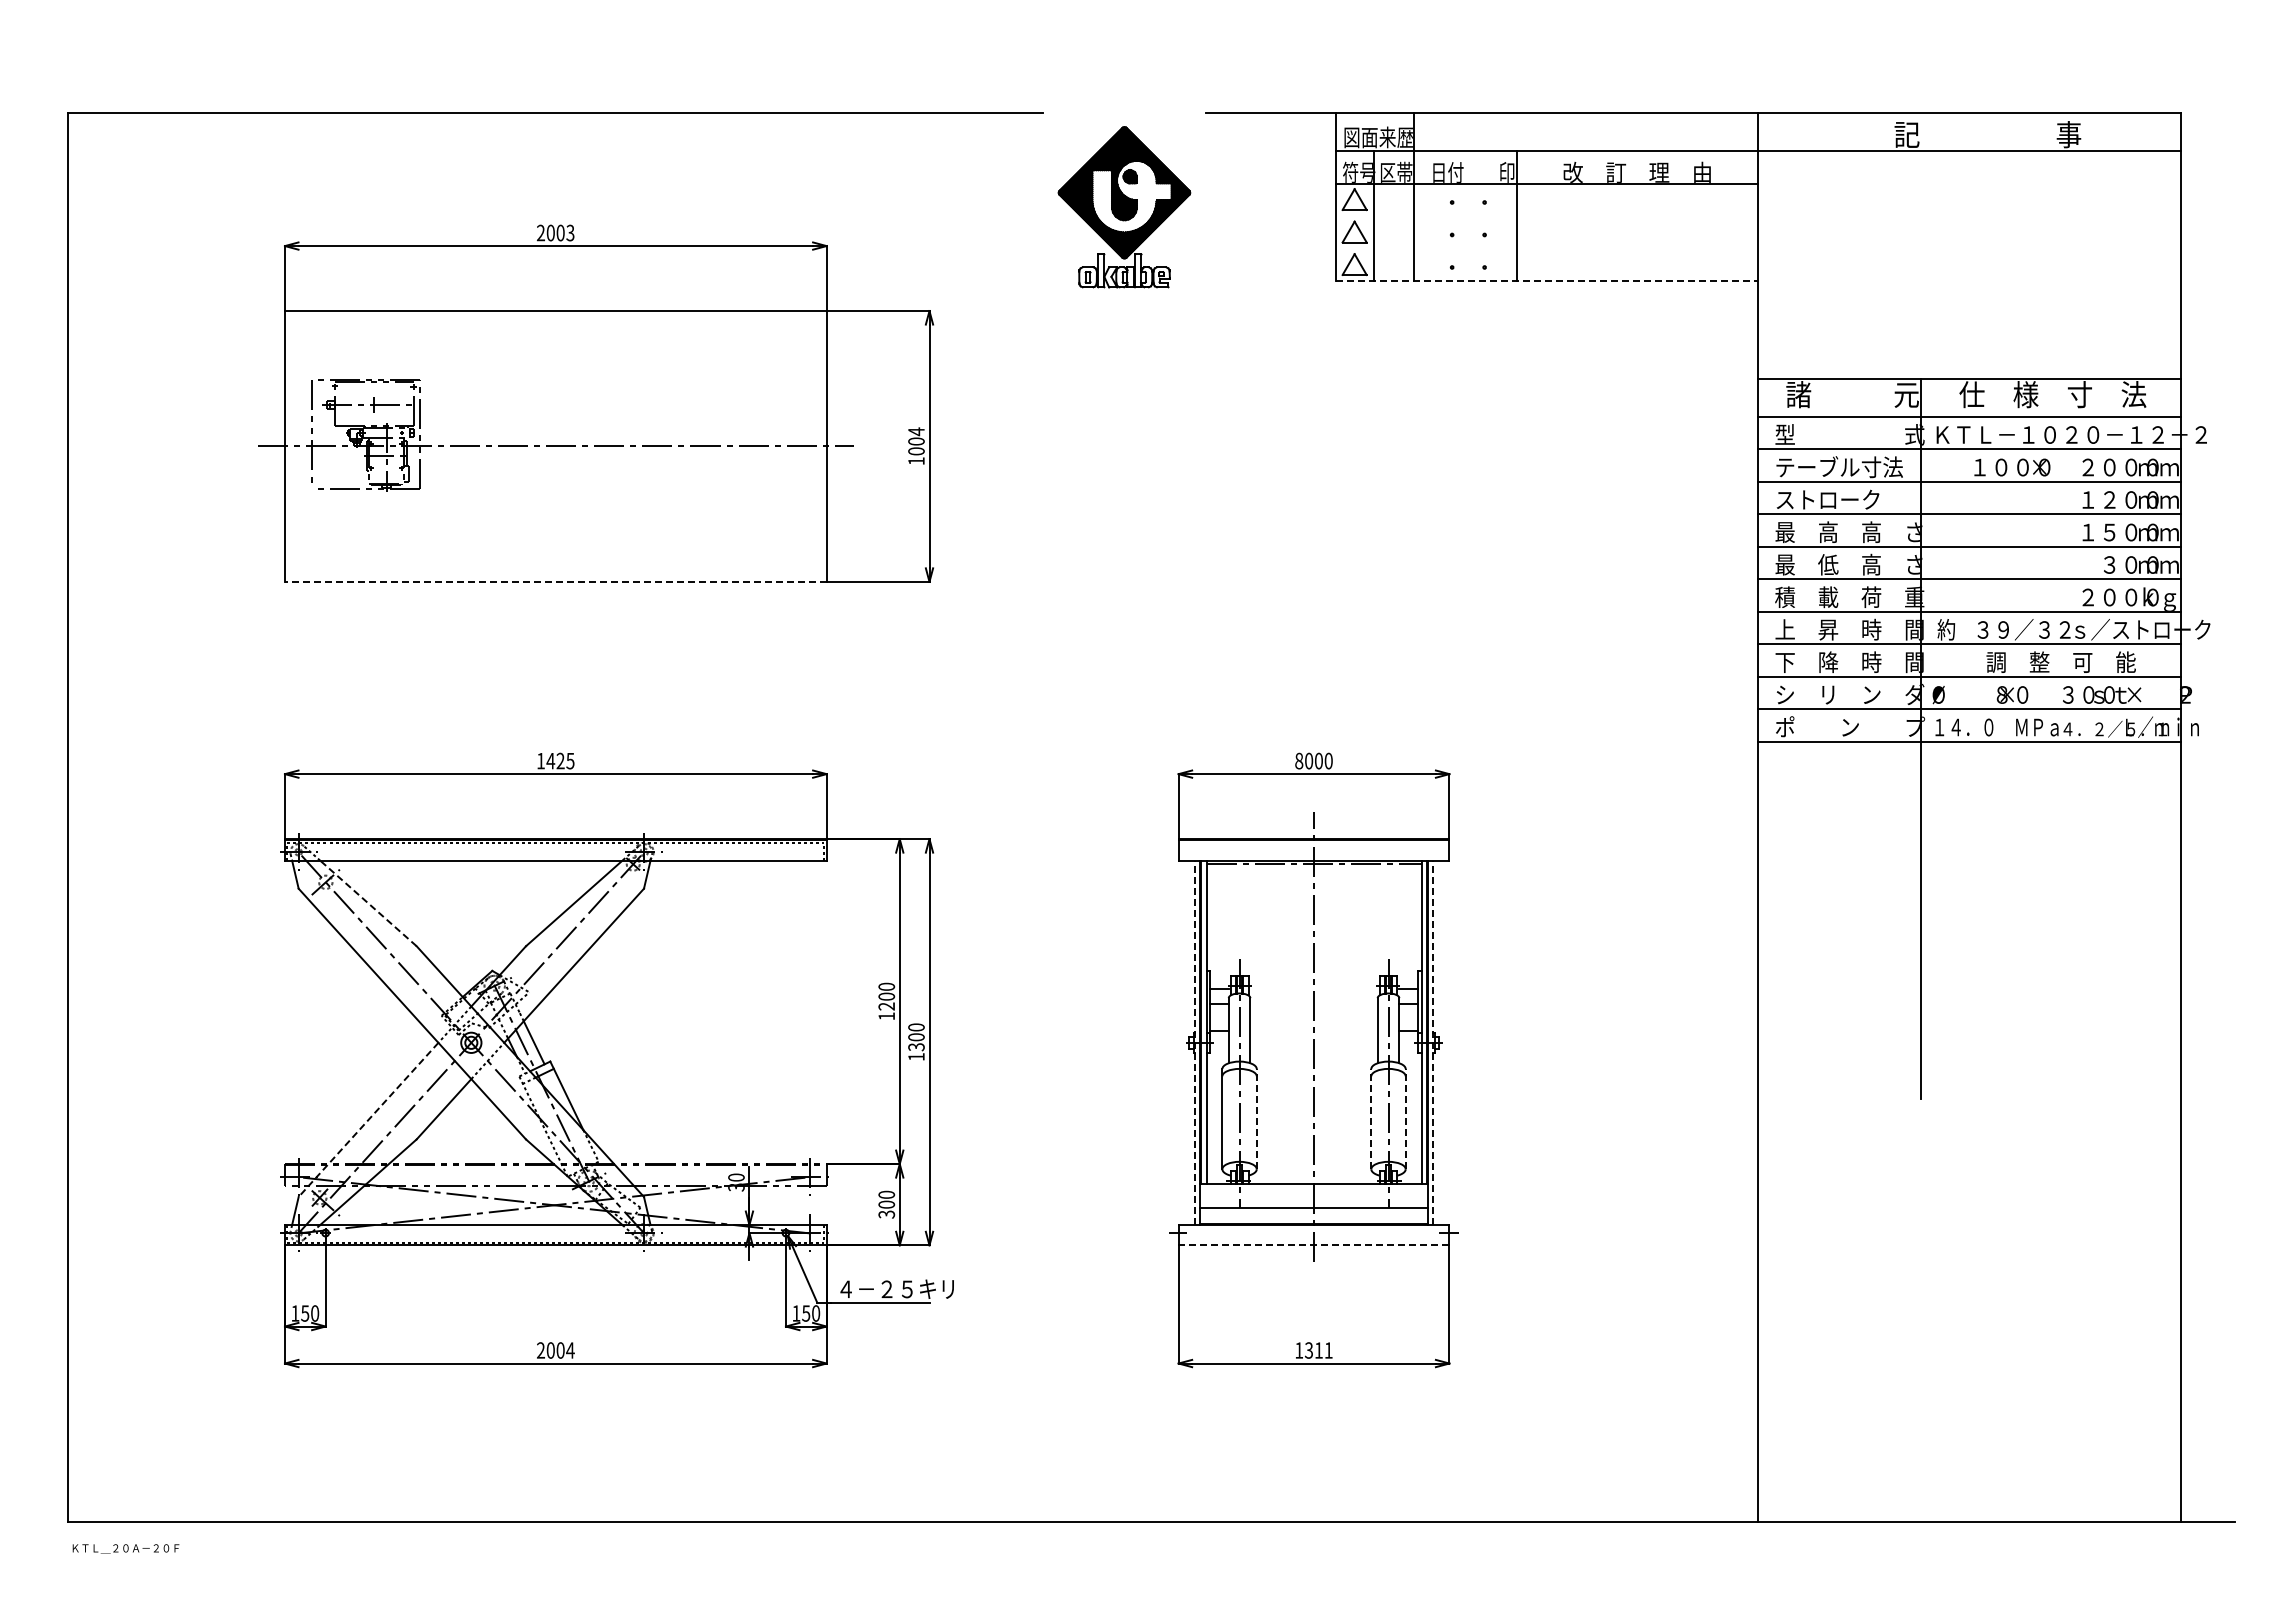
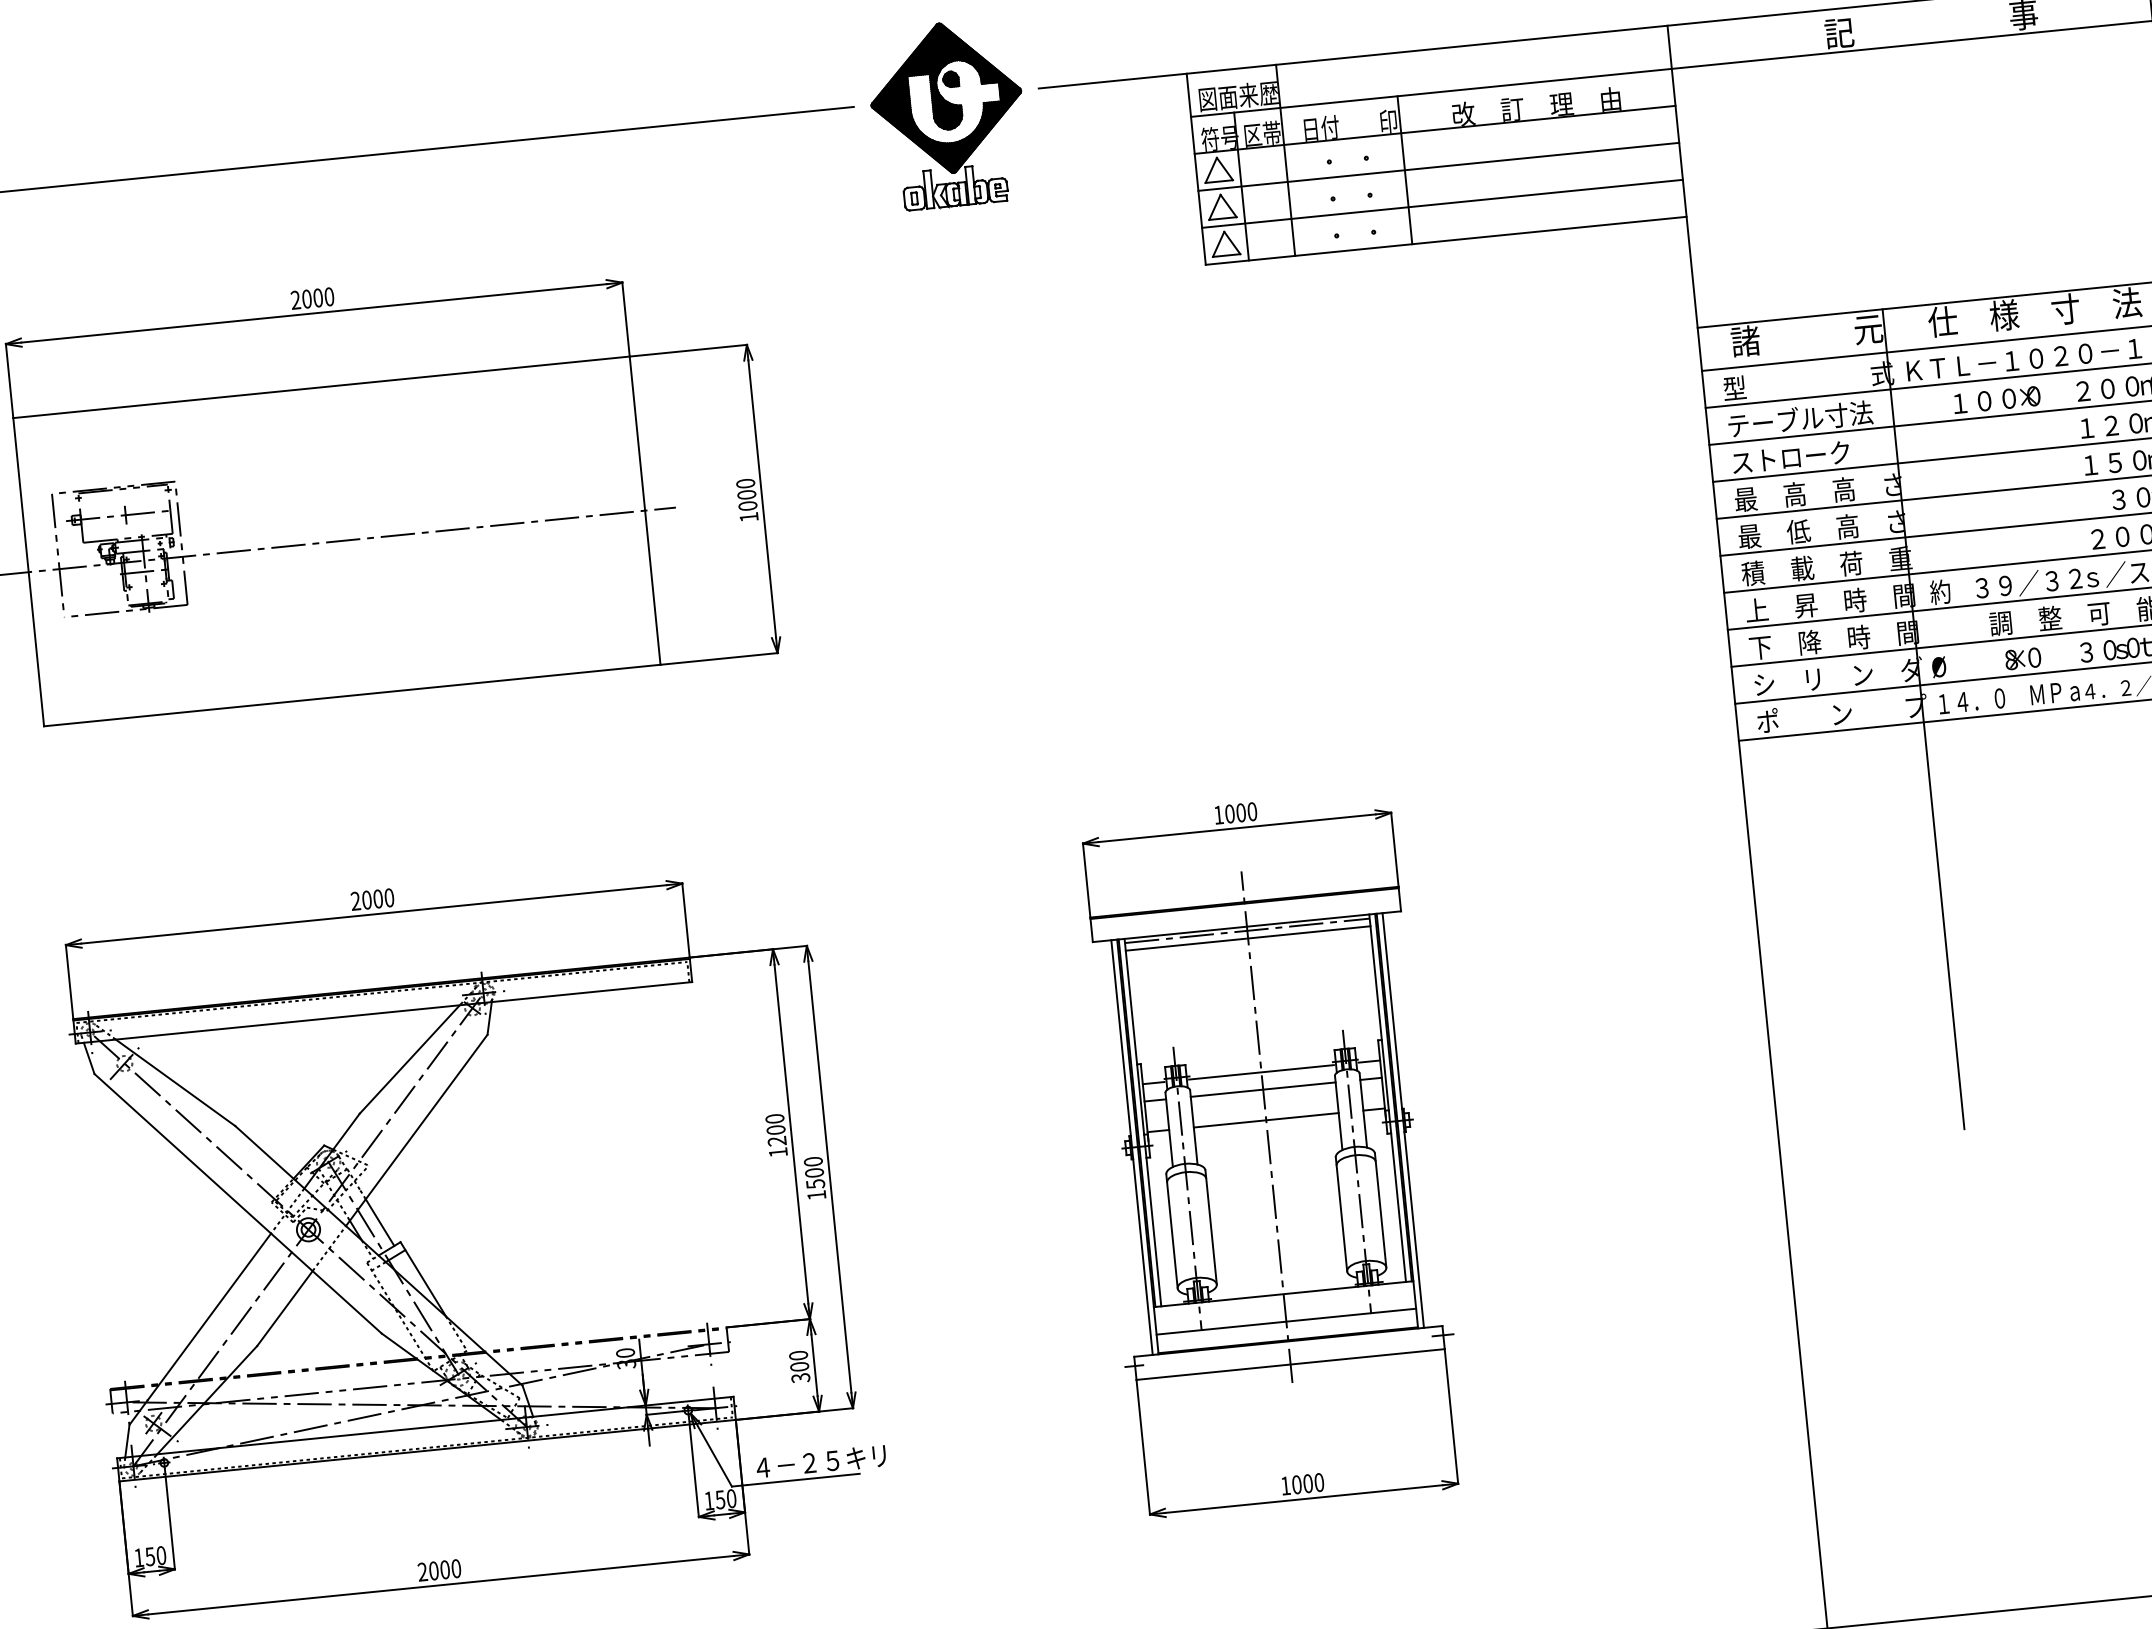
part: (1124, 207) -> (948, 114), moved
line: (1546, 216) -> (1438, 167), added
text: (570, 232) -> (329, 296), 2003 -> 2000
line: (1546, 248) -> (1441, 203), added
line: (1547, 281) -> (1446, 241), dashed -> solid
text: (916, 431) -> (745, 483), 1004 -> 1000
line: (555, 581) -> (351, 695), dashed -> solid
text: (555, 760) -> (372, 898), 1425 -> 2000
text: (1299, 760) -> (1219, 814), 8000 -> 1000
line: (1313, 871) -> (1247, 939), added
line: (368, 903) -> (175, 1082), dashed -> solid
line: (1313, 988) -> (1260, 1072), added
line: (1313, 1003) -> (1262, 1089), added
line: (1313, 1030) -> (1265, 1120), added
line: (1194, 1042) -> (1131, 1147), dashed -> solid
line: (1433, 1042) -> (1403, 1120), dashed -> solid
text: (916, 1046) -> (815, 1183), 1300 -> 1500
line: (1256, 1118) -> (1210, 1226), dashed -> solid
line: (1371, 1118) -> (1341, 1213), dashed -> solid
line: (1405, 1118) -> (1380, 1209), dashed -> solid
line: (368, 1120) -> (200, 1329), dashed -> solid
line: (1313, 1245) -> (1290, 1364), dashed -> solid
text: (570, 1350) -> (456, 1568), 2004 -> 2000
text: (1318, 1350) -> (1307, 1483), 1311 -> 1000

